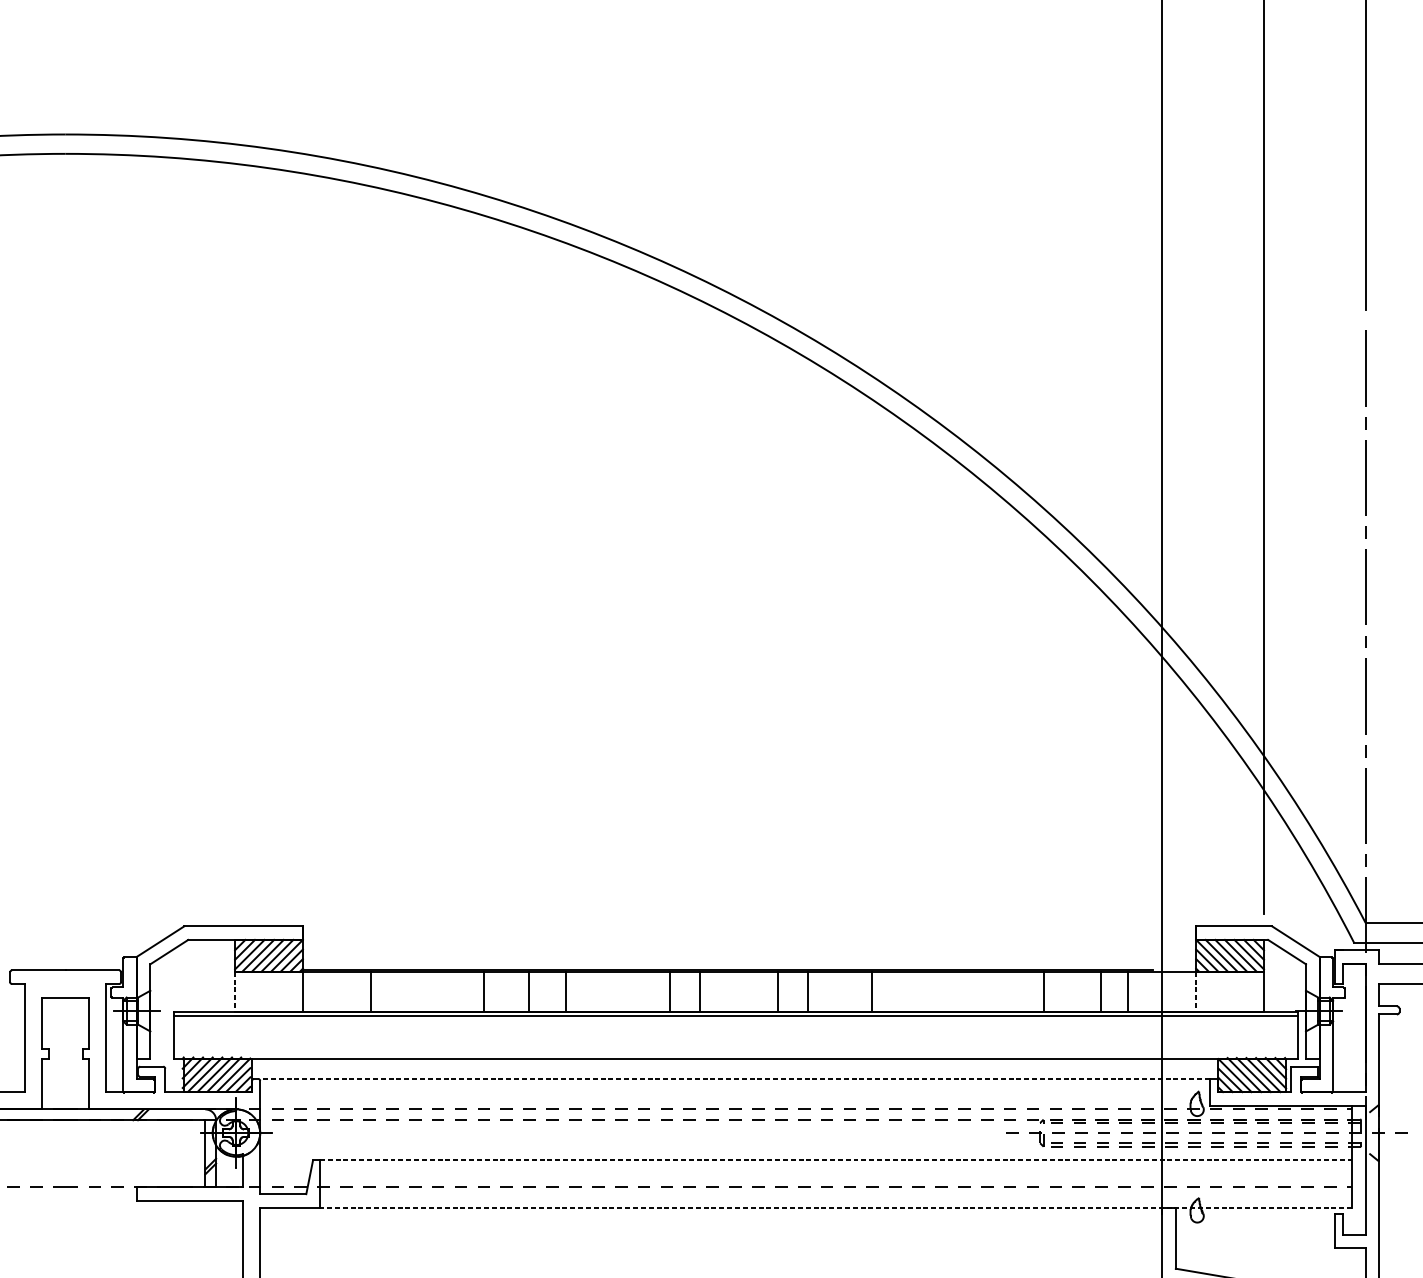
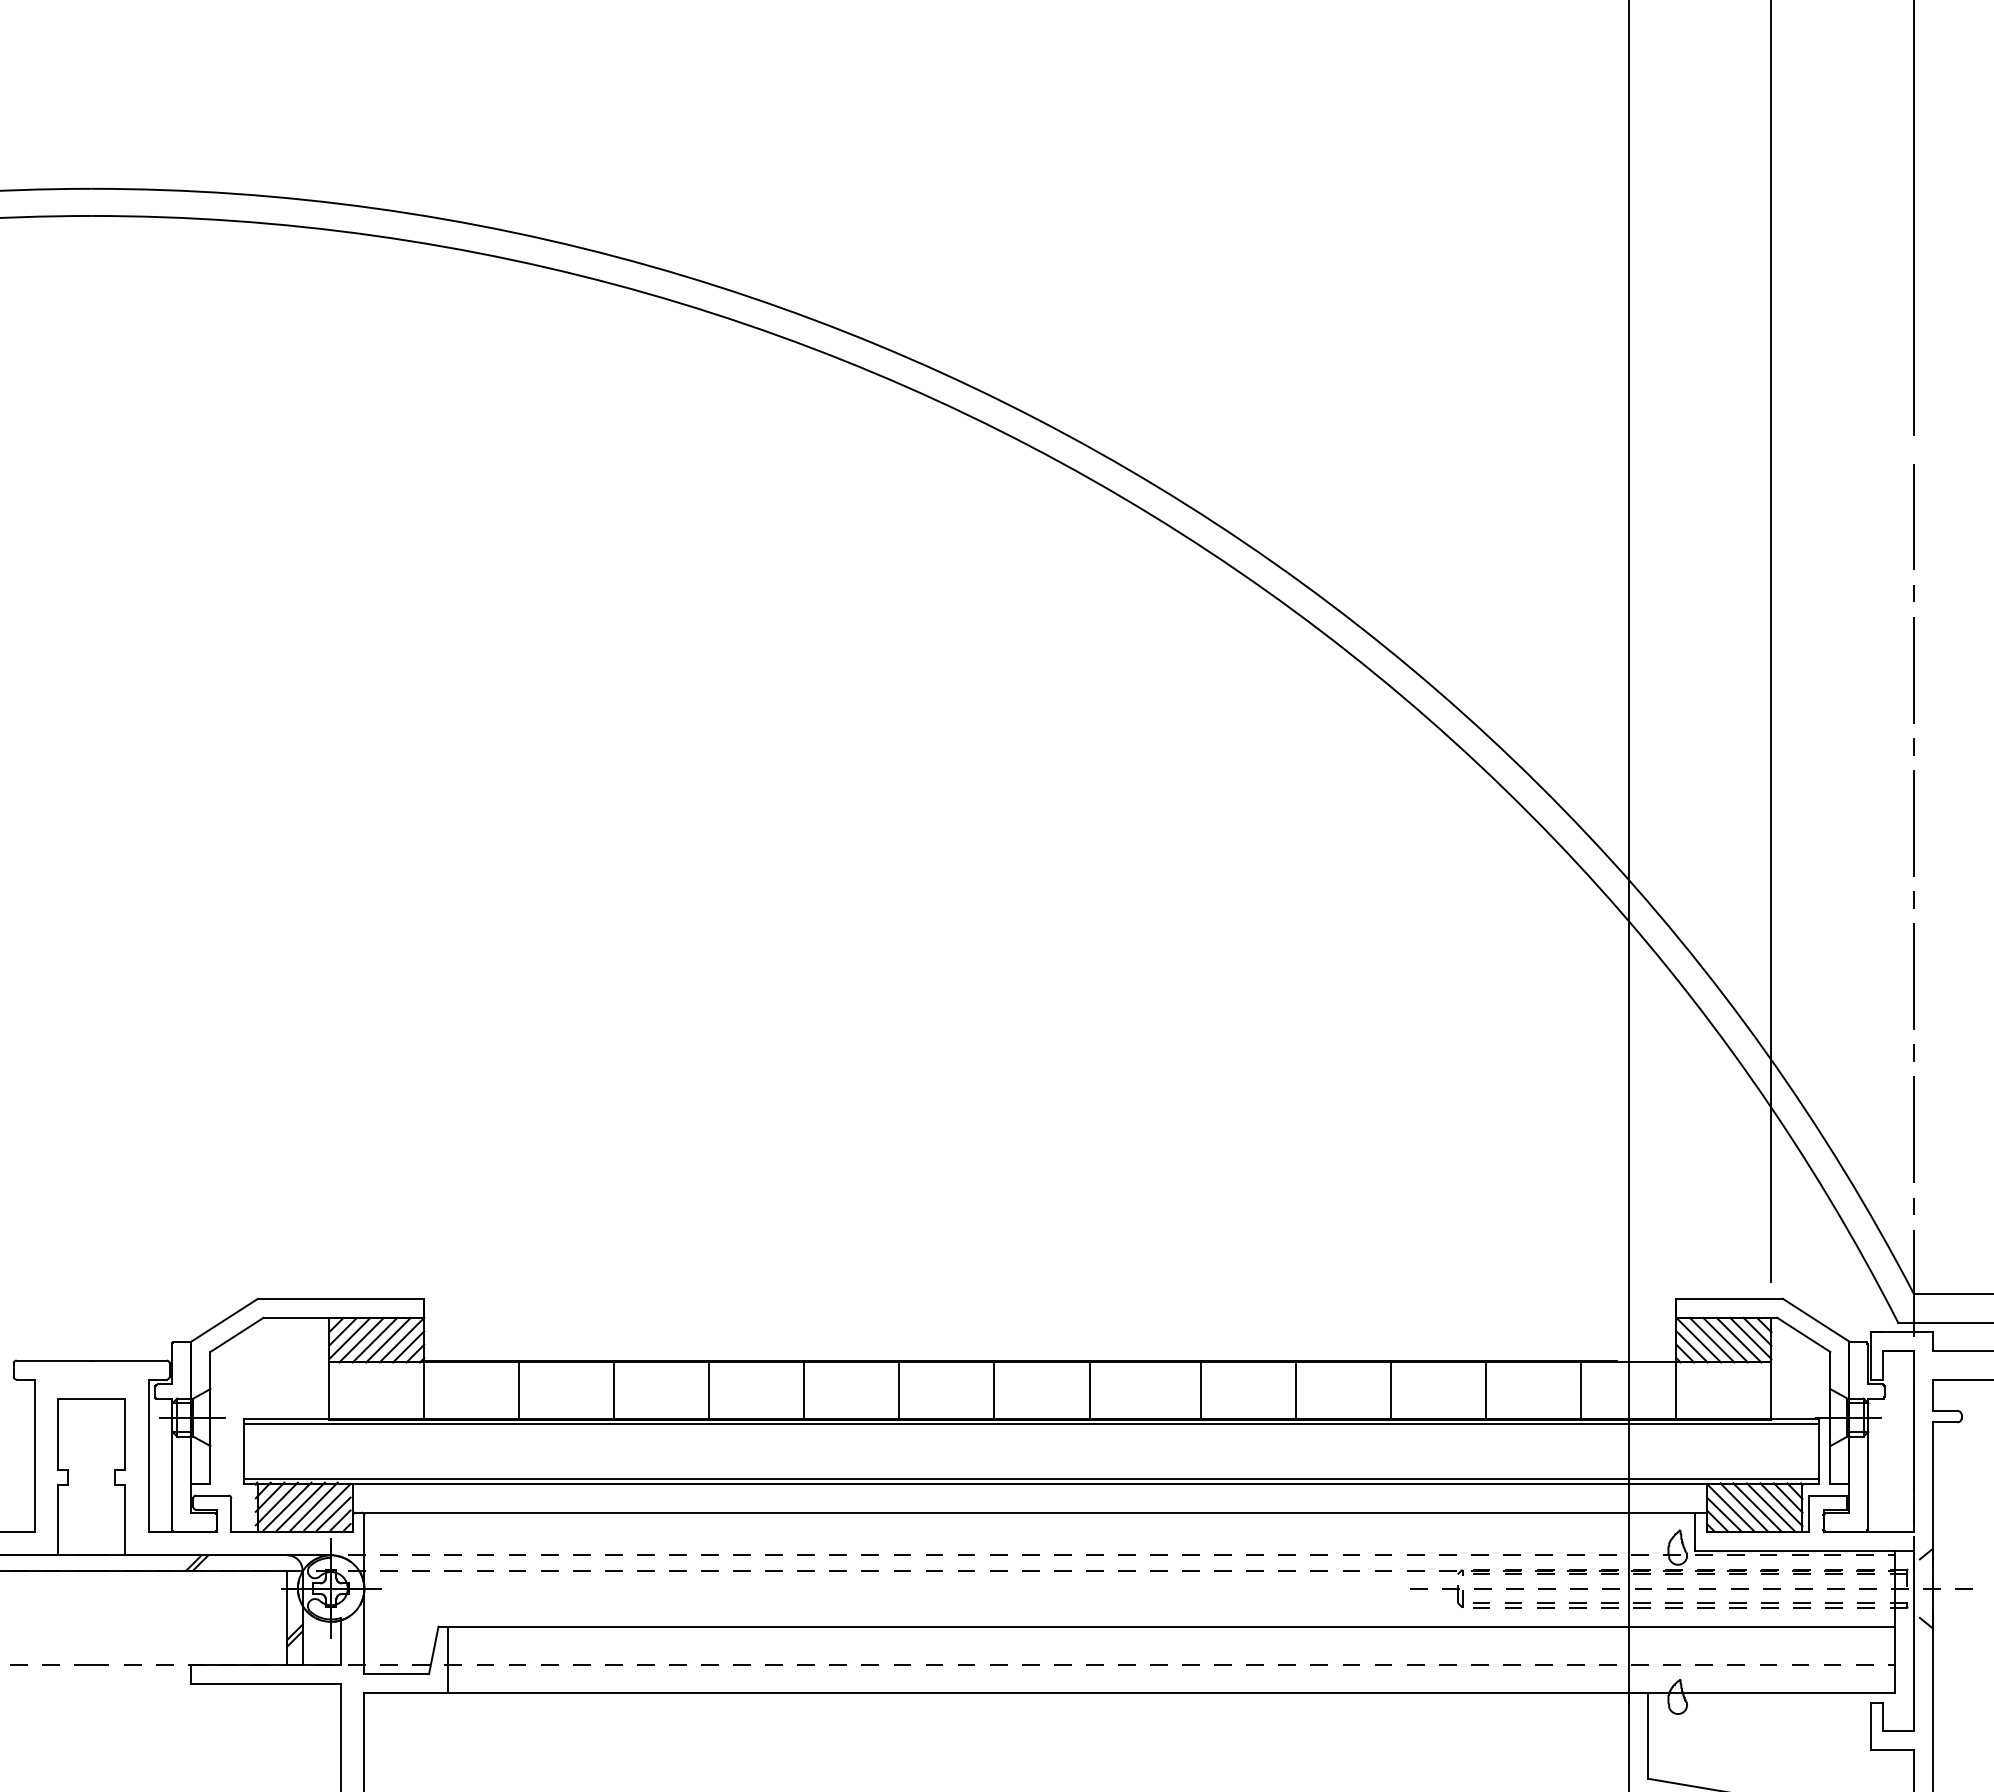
line: (235, 991) -> (329, 1390), dashed -> solid
line: (484, 991) -> (614, 1390), moved
line: (529, 991) -> (804, 1390), moved
line: (566, 991) -> (709, 1390), moved
line: (670, 991) -> (994, 1390), moved
line: (699, 991) -> (899, 1390), moved
line: (808, 991) -> (1201, 1390), moved
line: (871, 991) -> (1296, 1390), moved
line: (1044, 991) -> (1391, 1390), moved
line: (1100, 991) -> (1486, 1390), moved
line: (1196, 991) -> (1676, 1390), dashed -> solid
line: (735, 1055) -> (1030, 1479), added
line: (734, 1078) -> (1029, 1512), dashed -> solid
line: (836, 1160) -> (1172, 1626), dashed -> solid
line: (835, 1207) -> (1171, 1693), dashed -> solid

